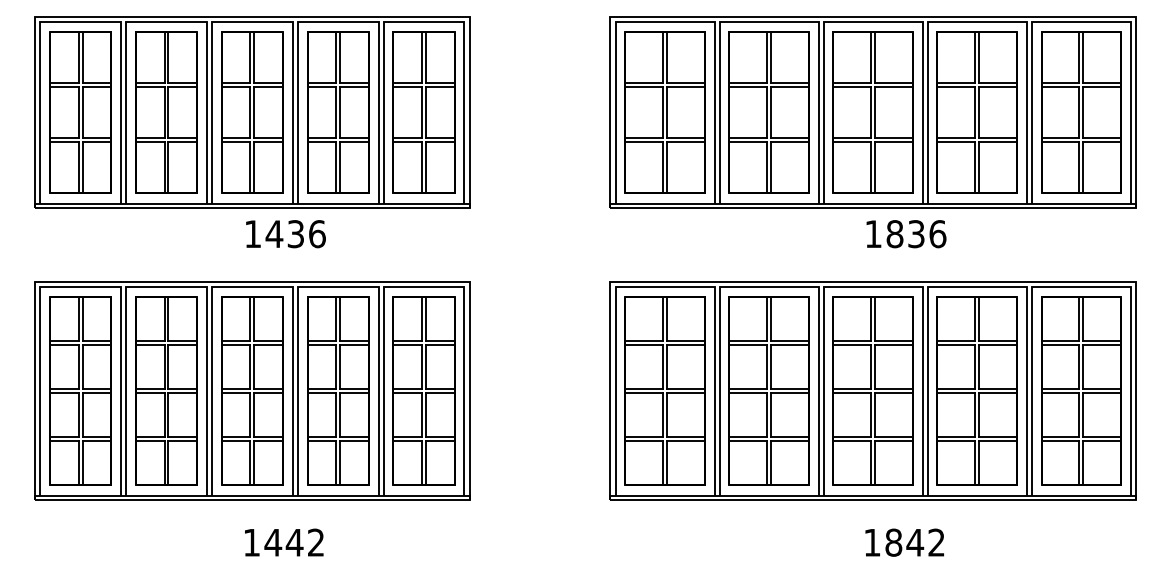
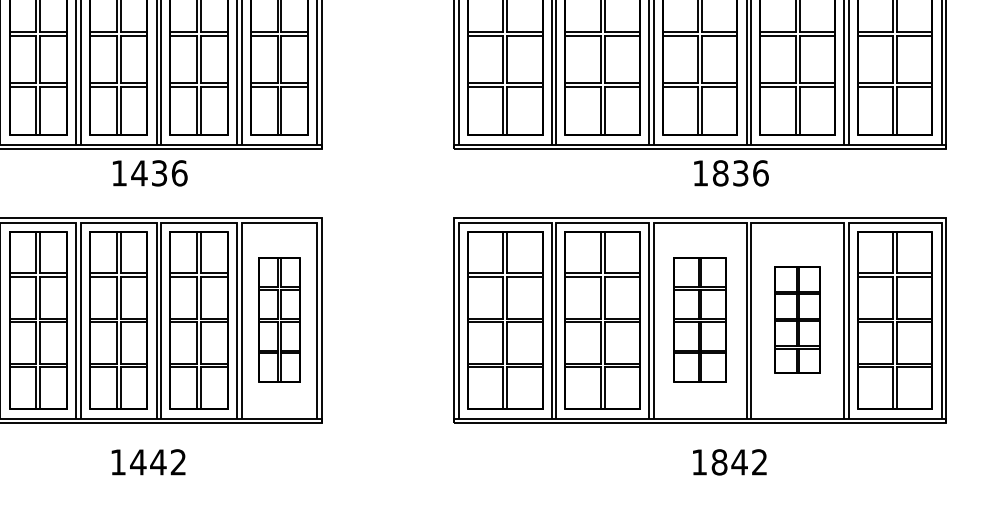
part: (423, 390) -> (279, 319), size x0.7
part: (872, 390) -> (699, 319), size x0.7
part: (976, 390) -> (797, 319), size x0.6

